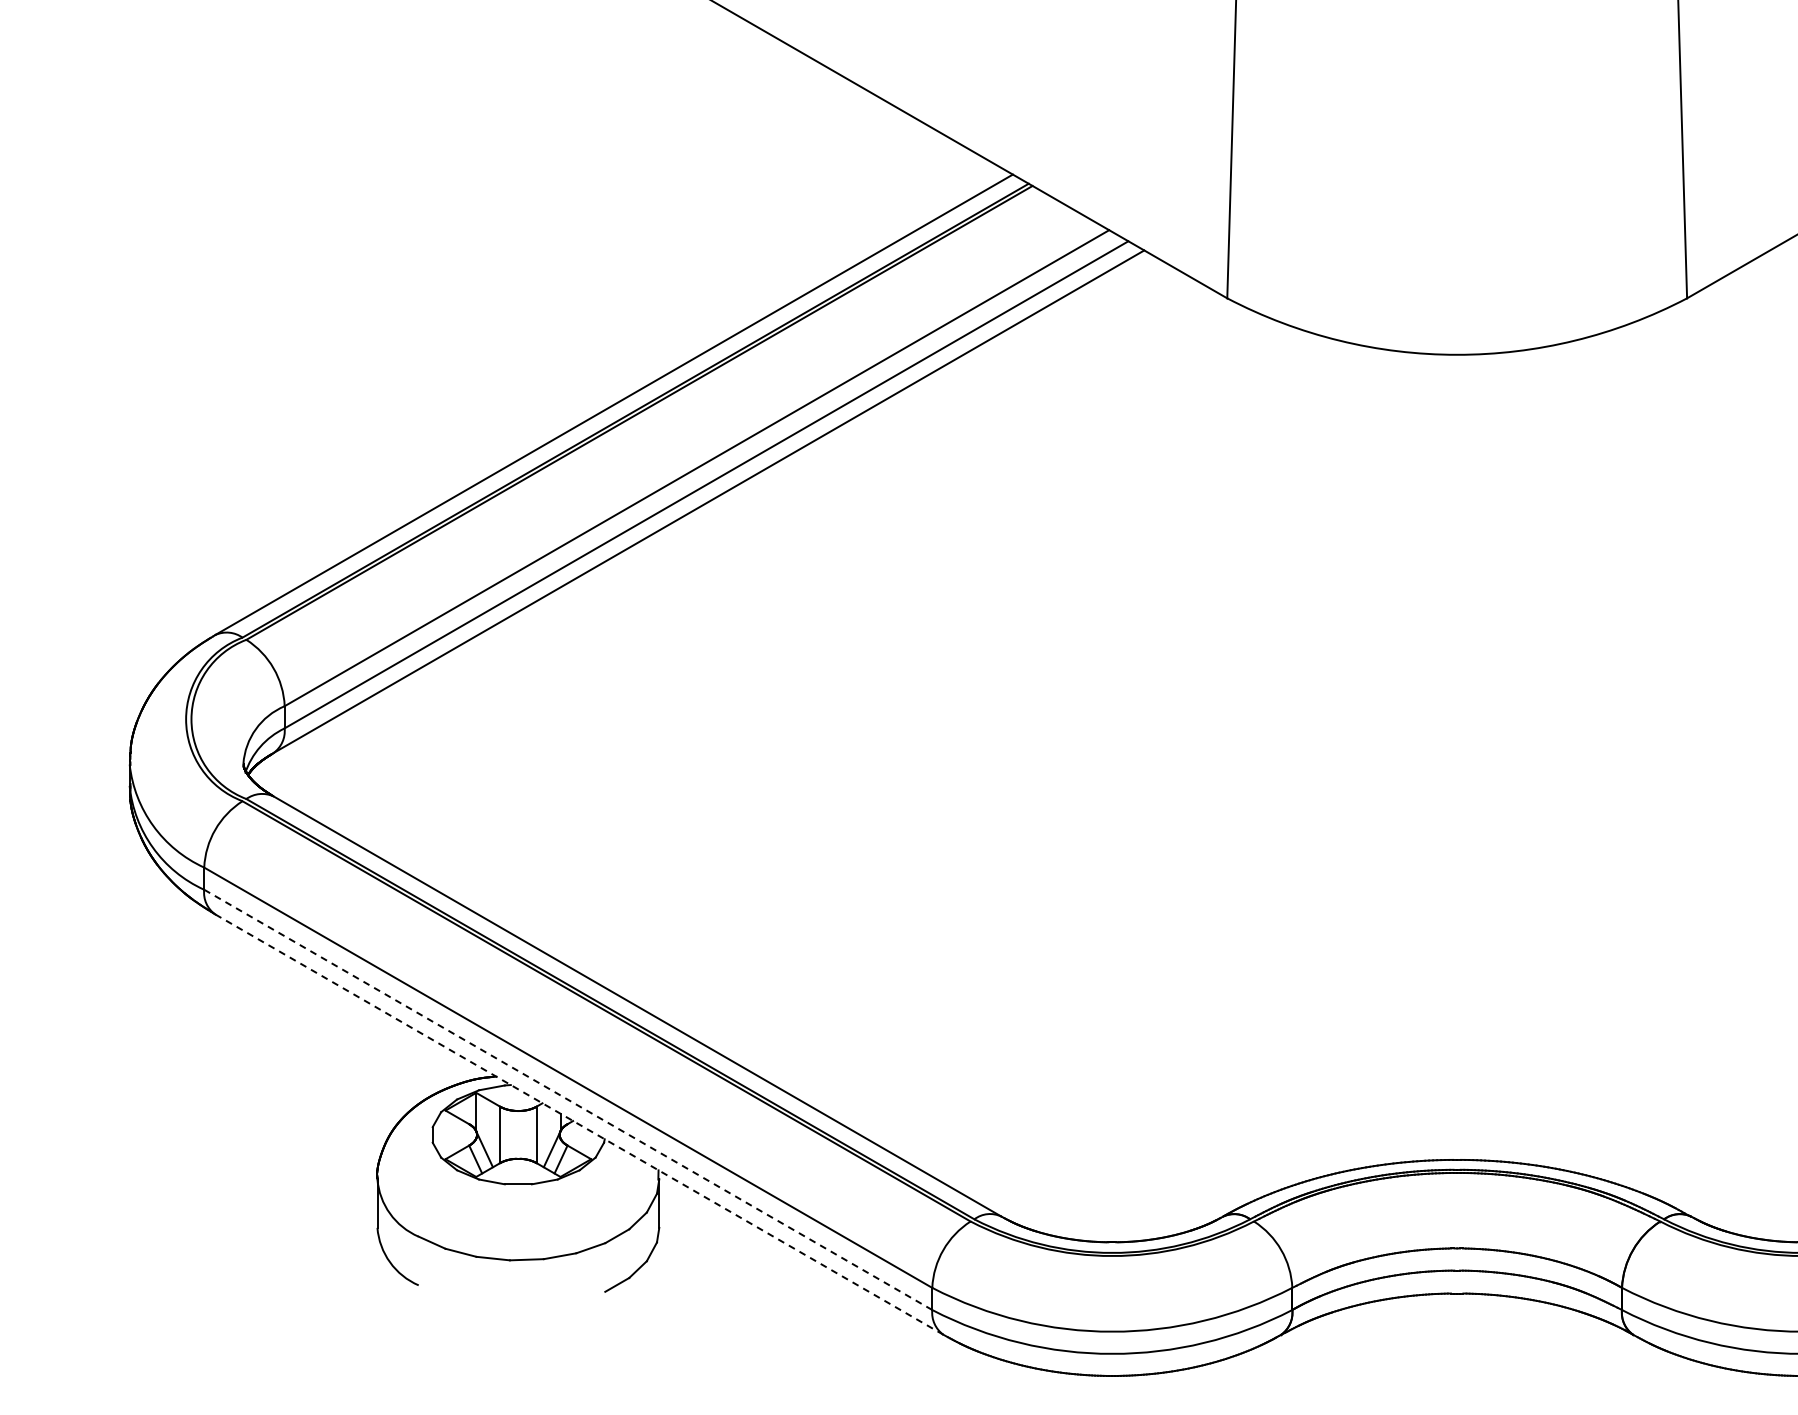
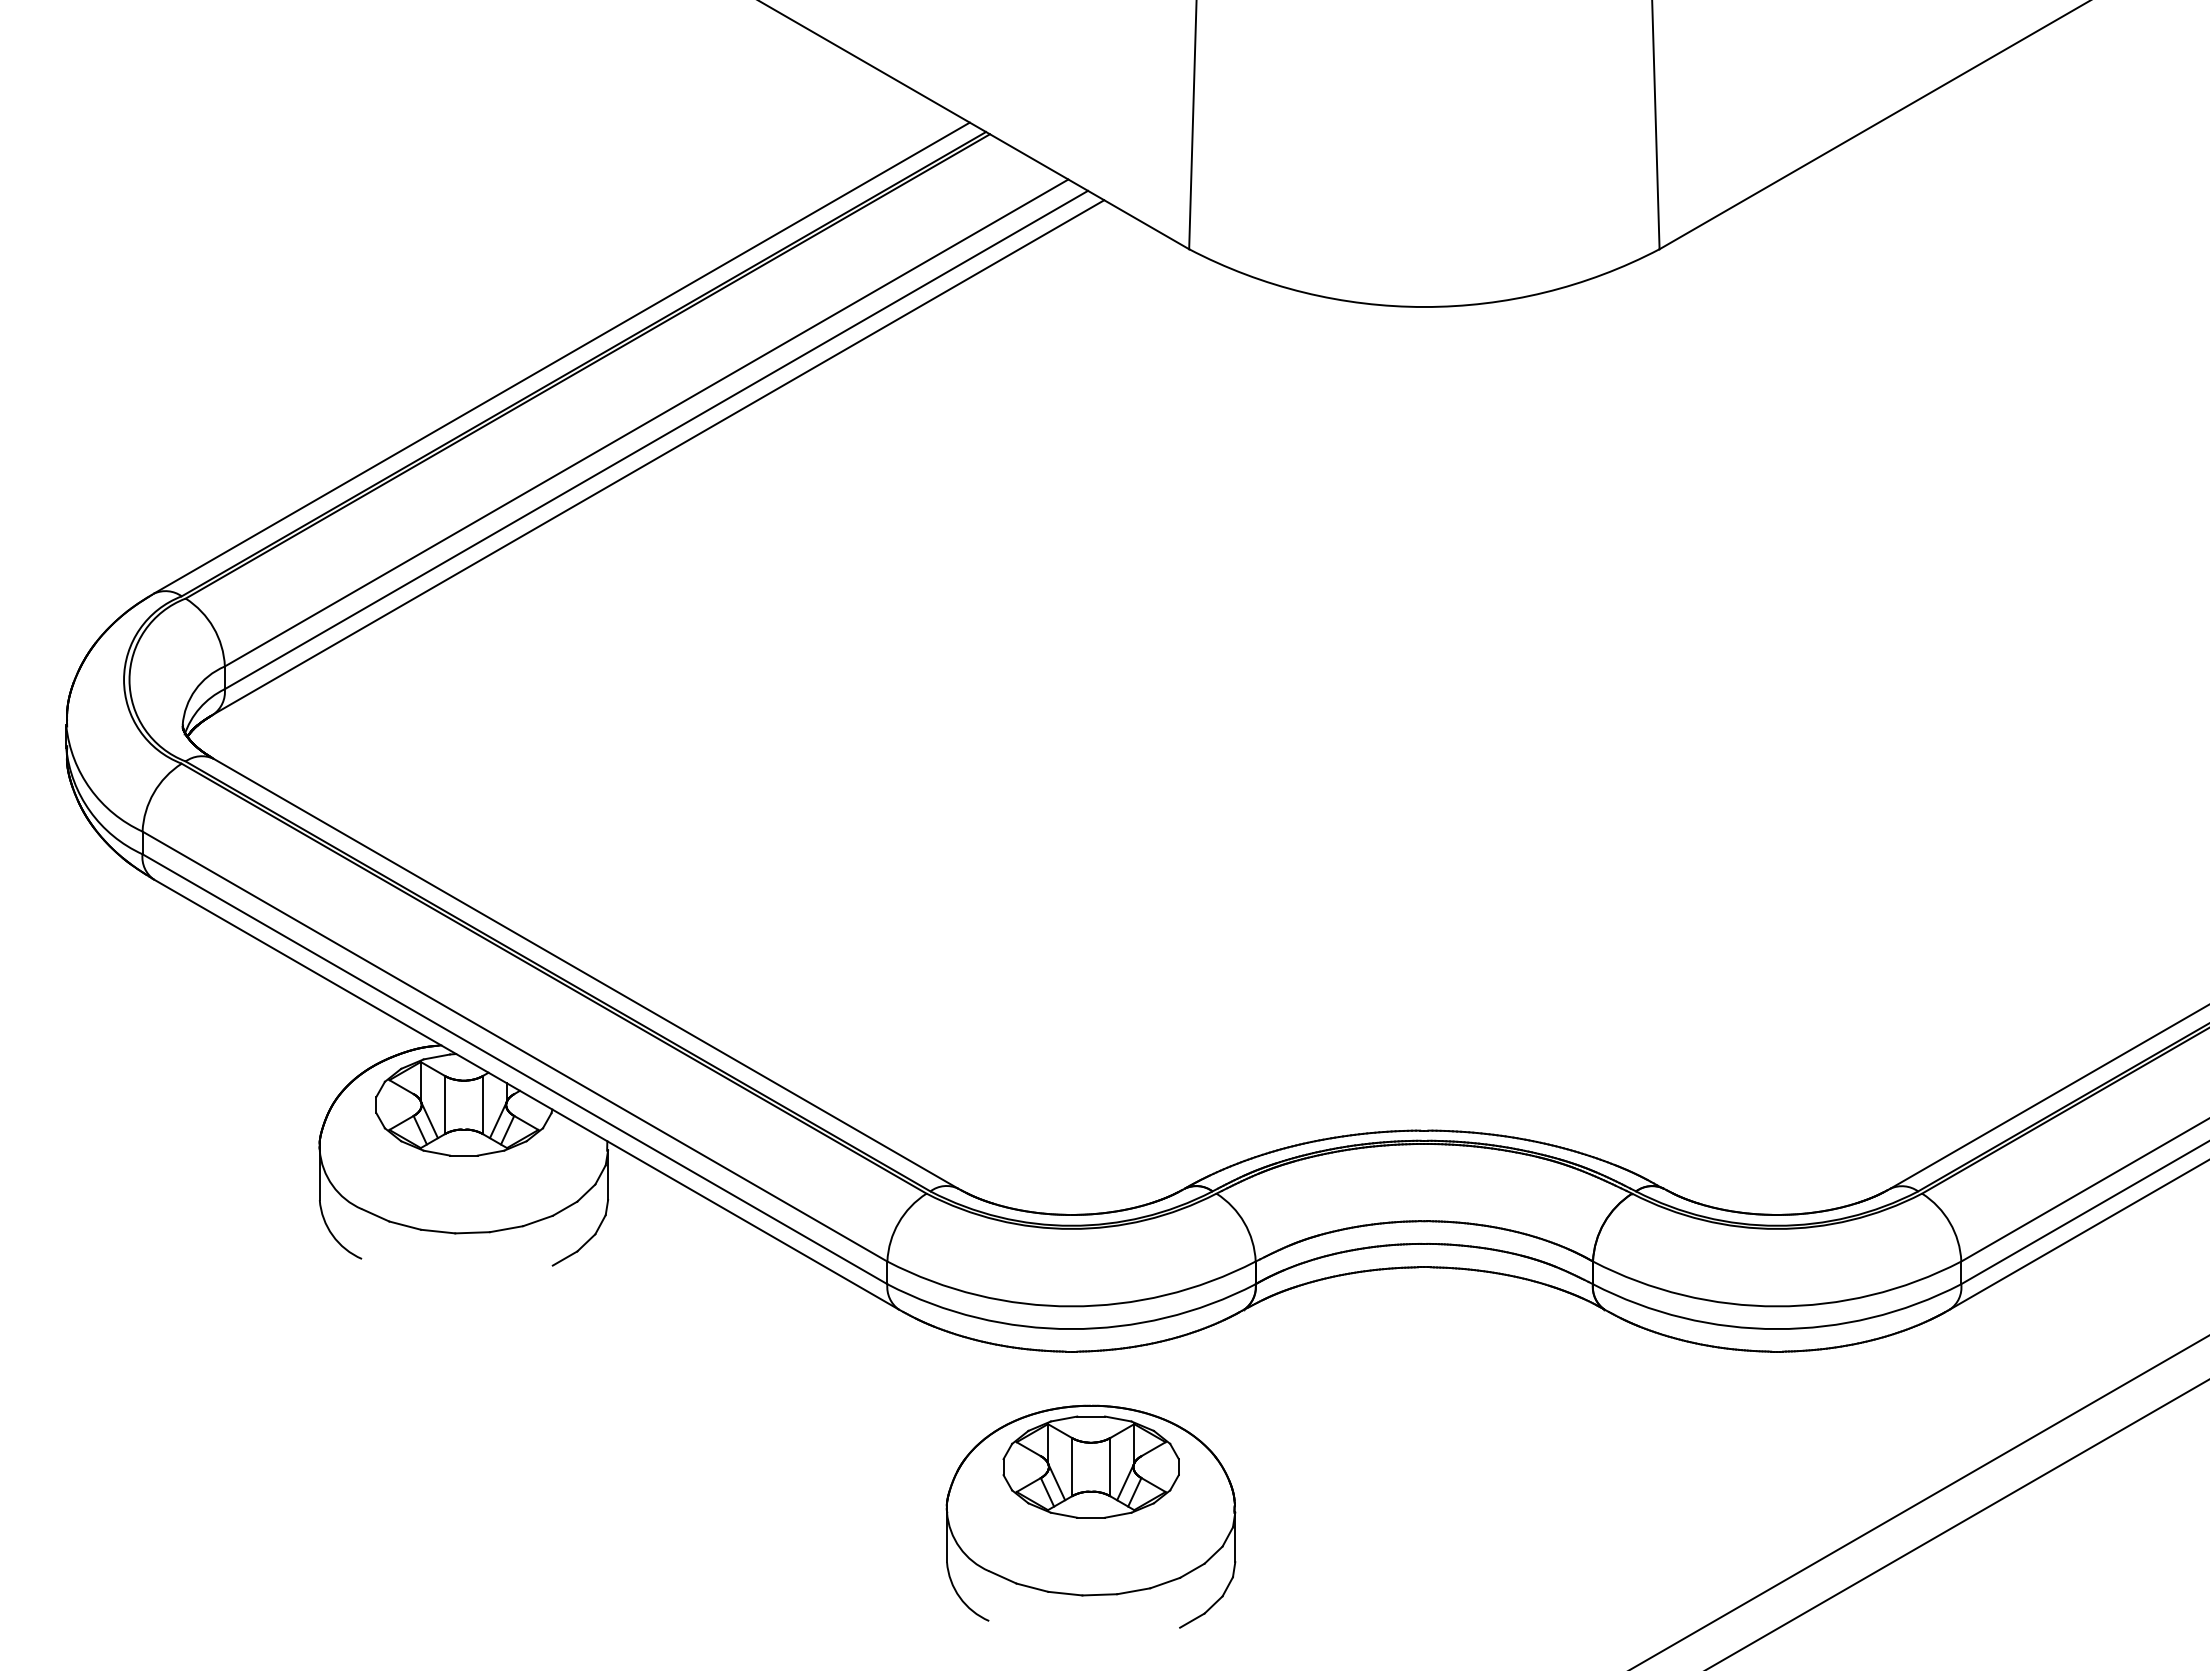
line: (567, 1100) -> (514, 1069), dashed -> solid
line: (579, 1124) -> (526, 1094), dashed -> solid

